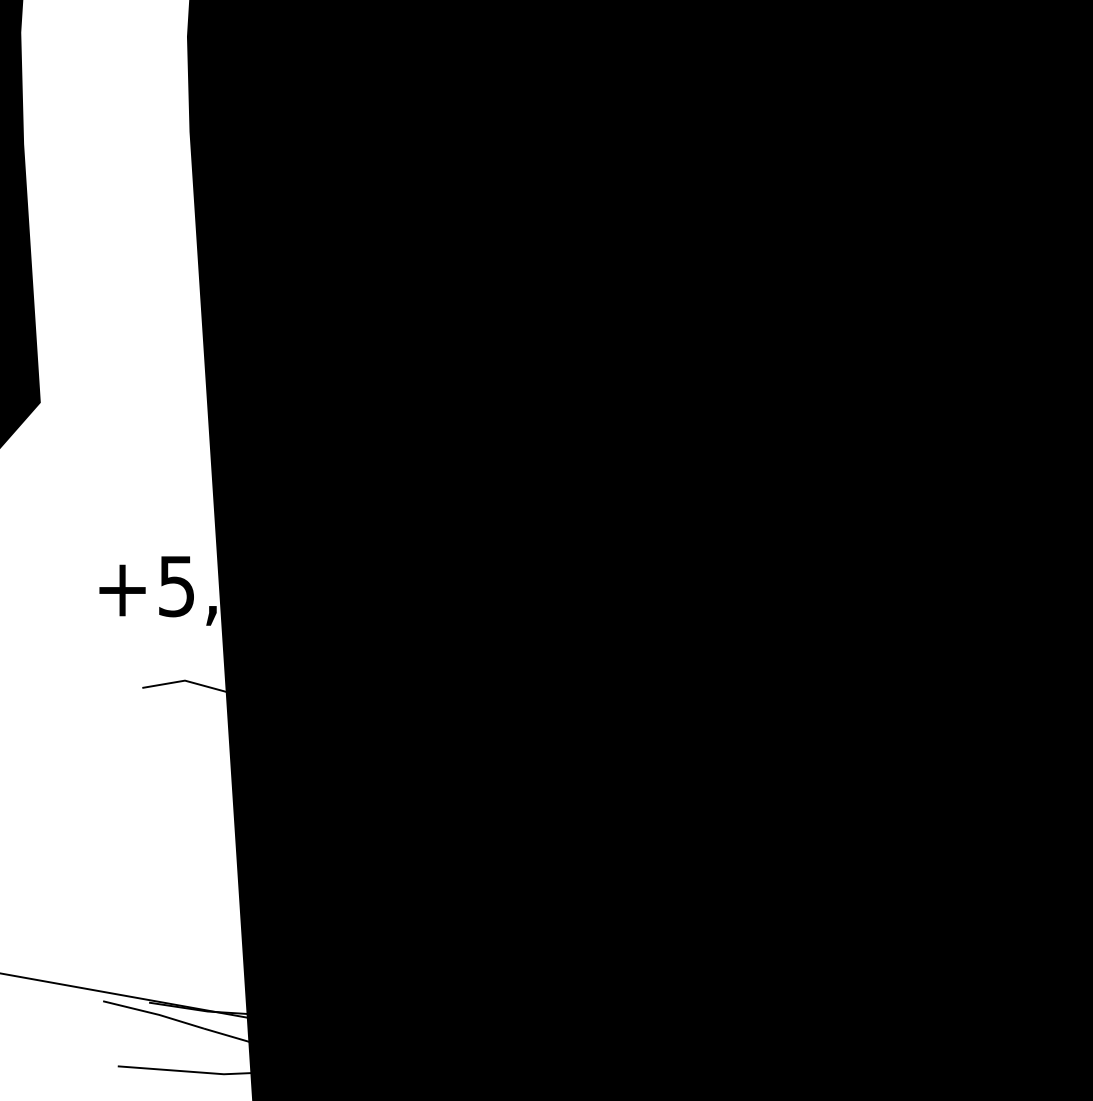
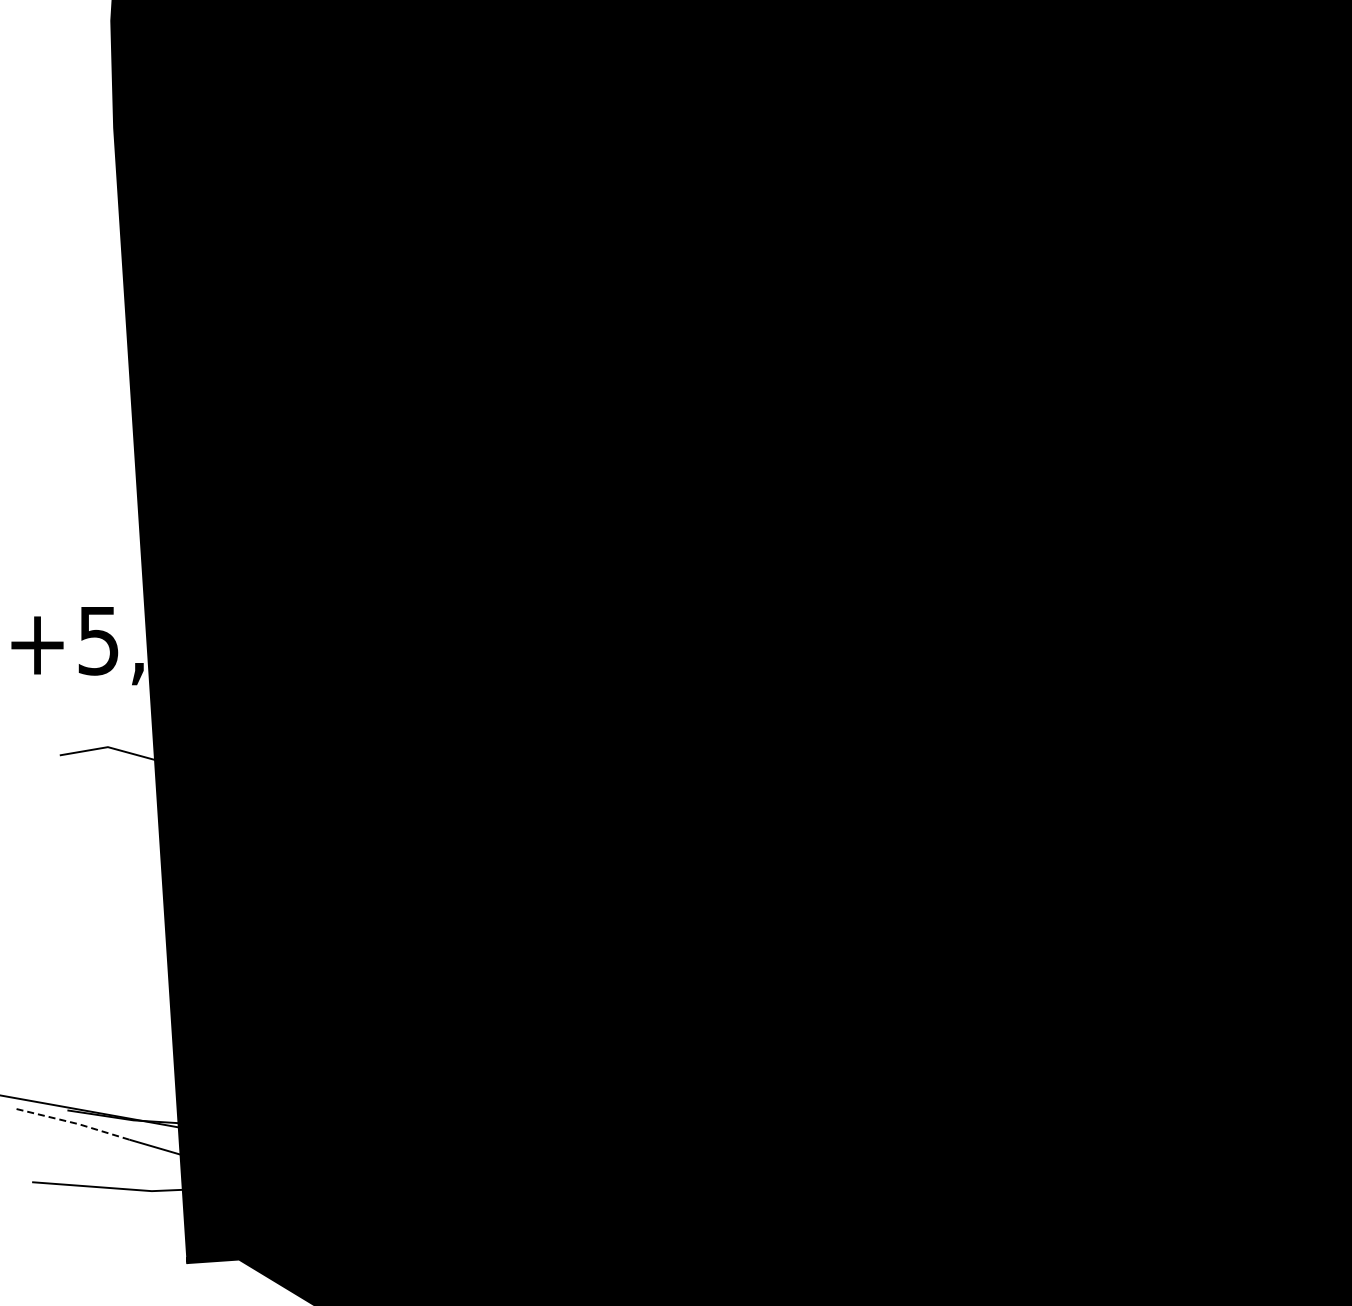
line: (154, 1013) -> (73, 1122), solid -> dashed

